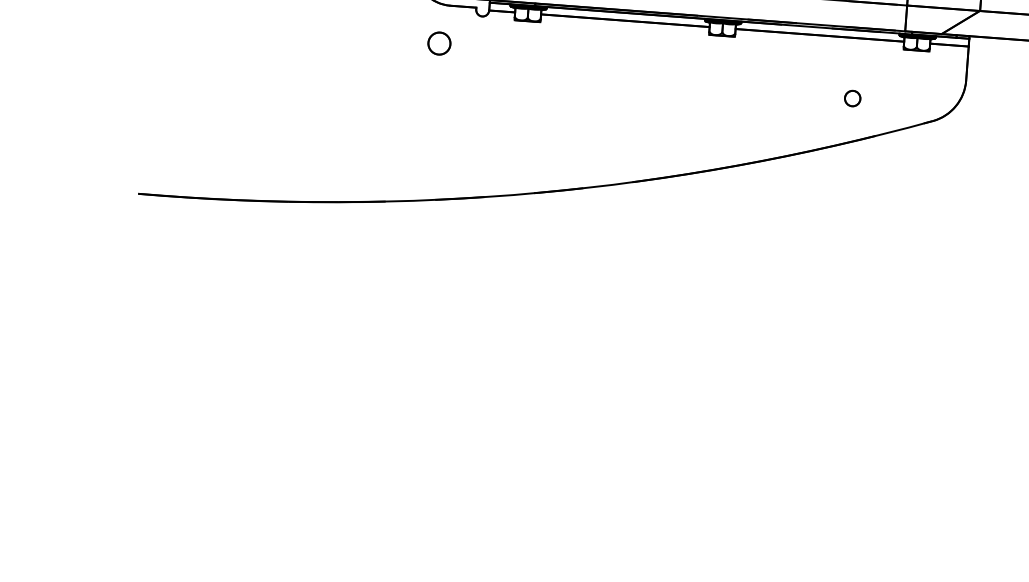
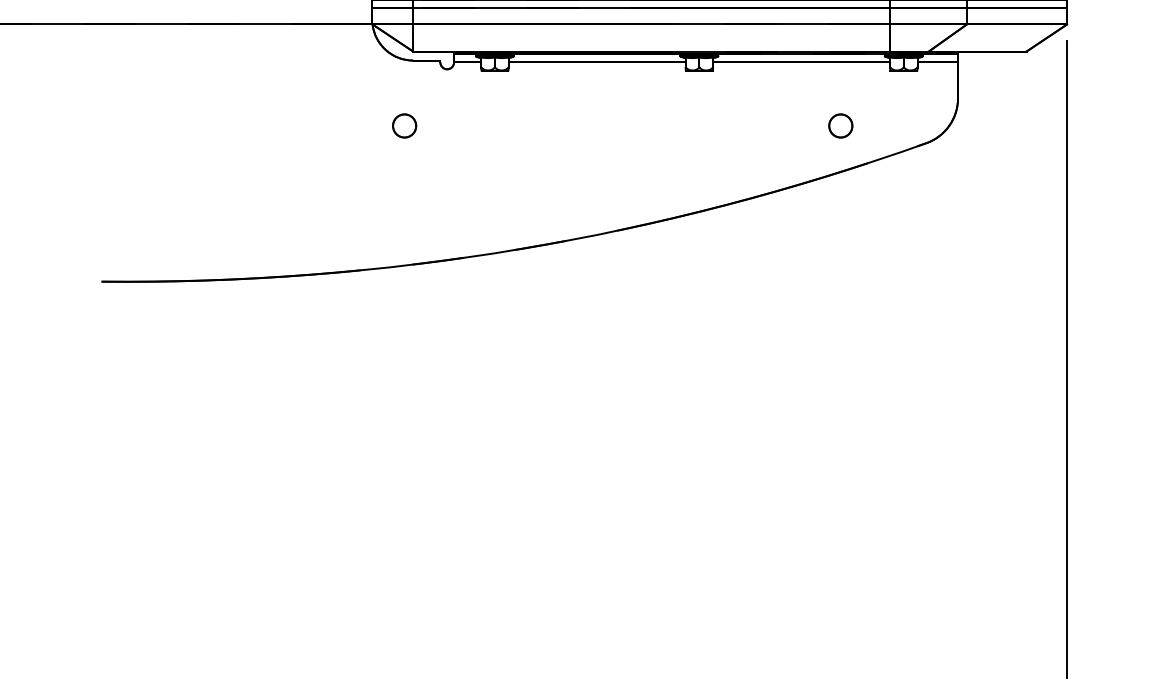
circle: (439, 43) -> (404, 125), moved
circle: (852, 98) -> (840, 125), size x1.43

